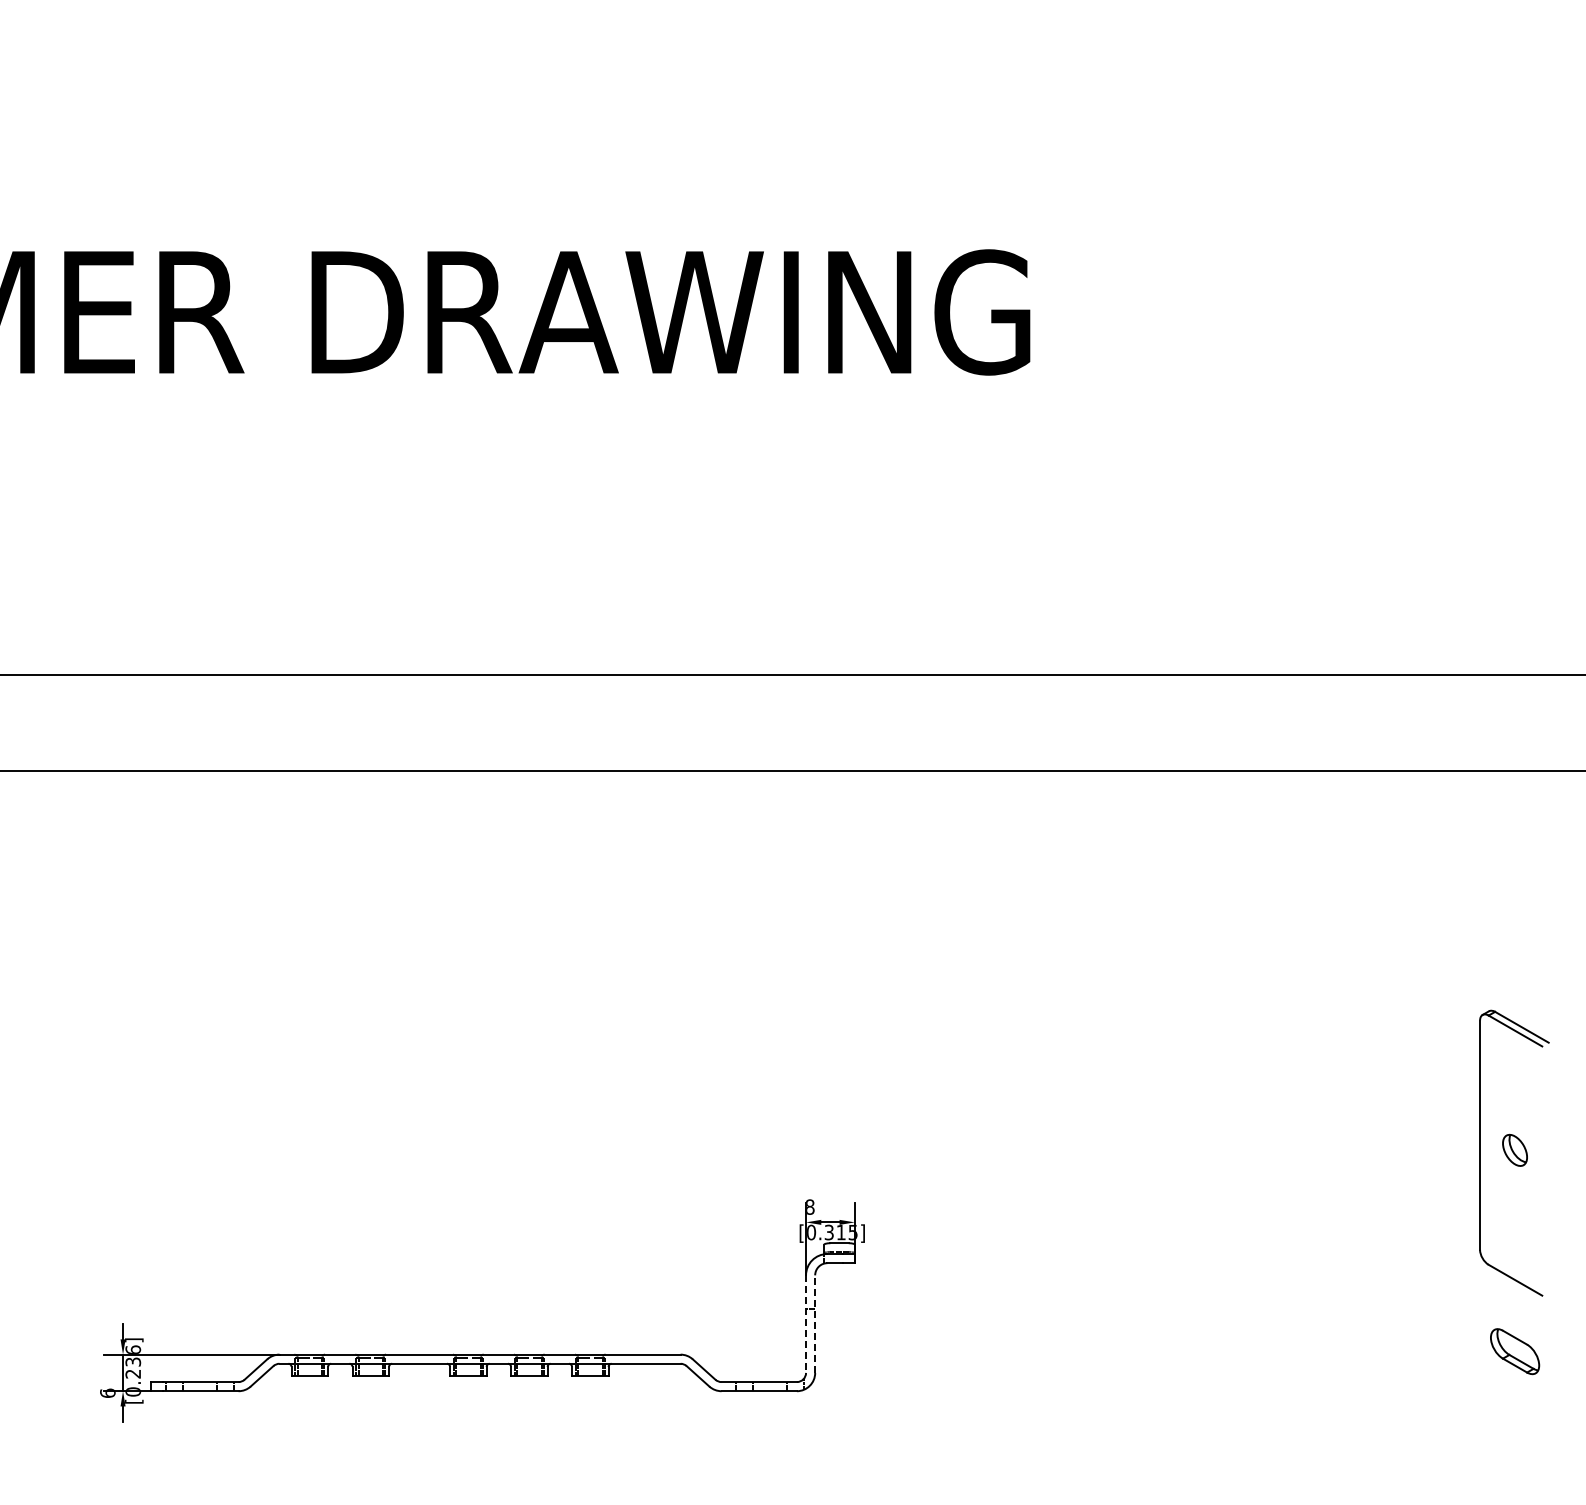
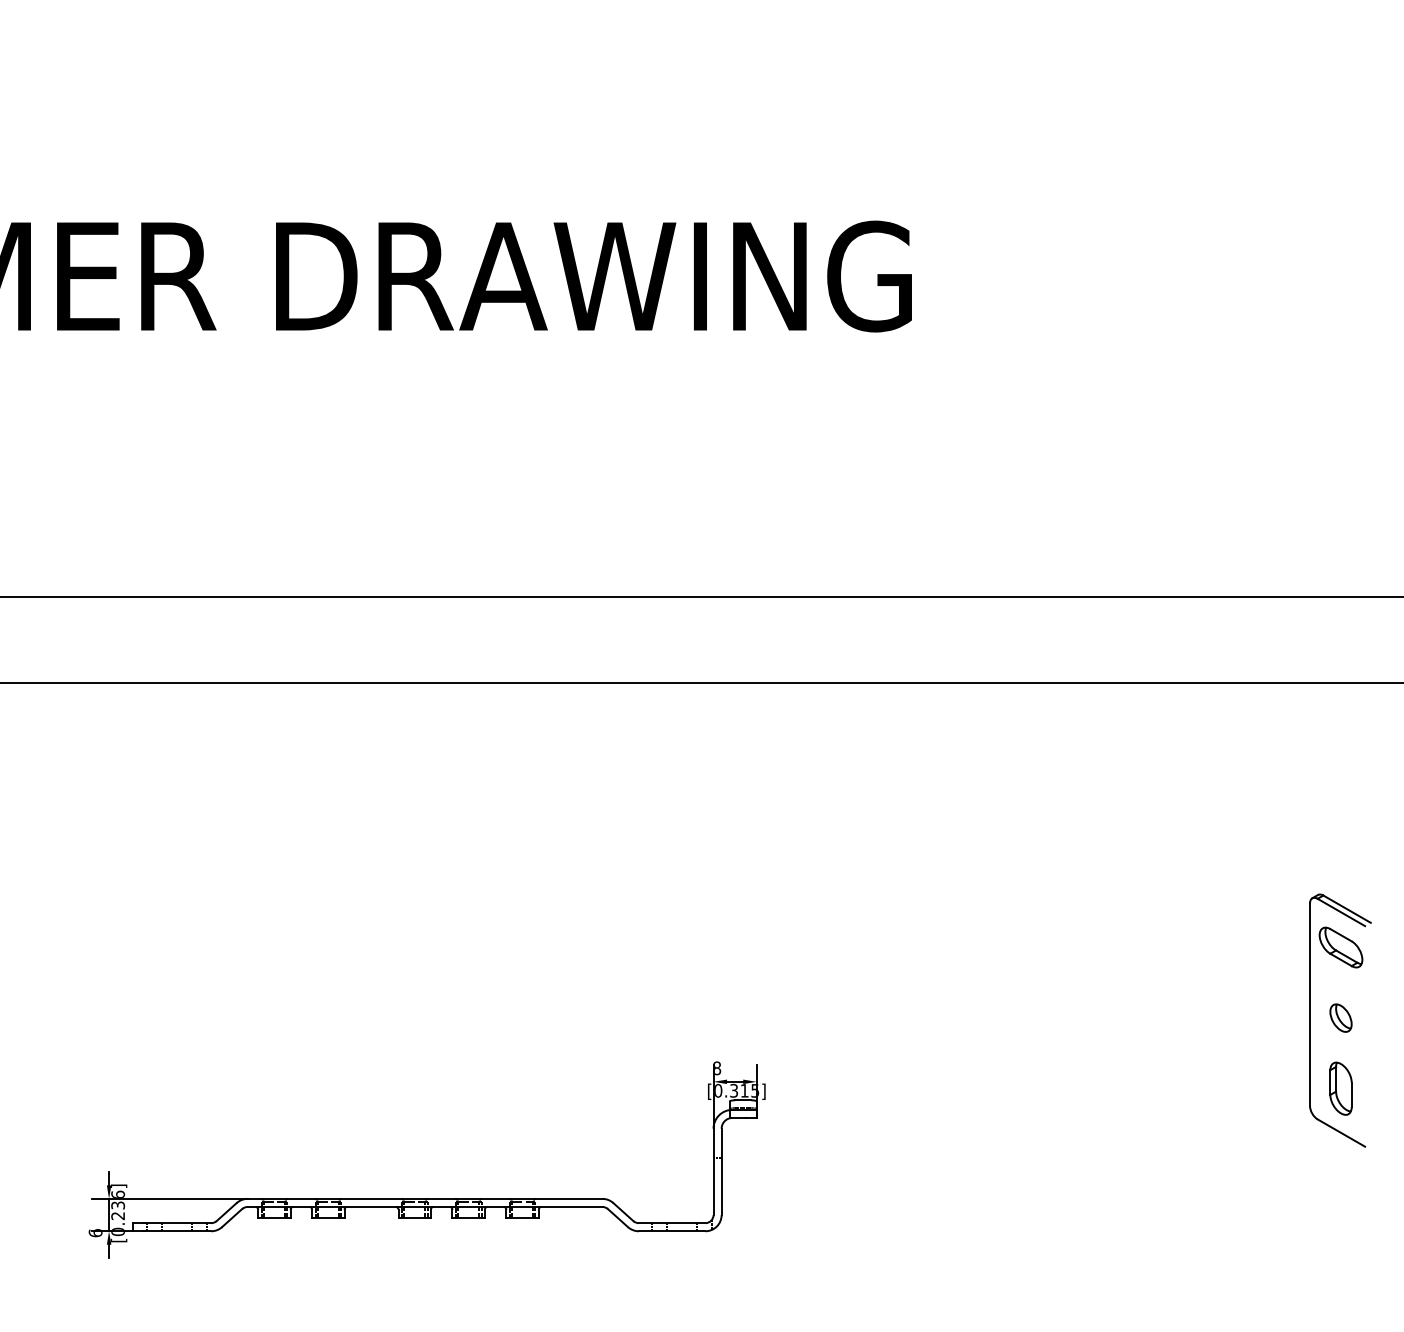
part: (1514, 1229) -> (1340, 1088), added
line: (806, 1324) -> (713, 1172), dashed -> solid
line: (815, 1324) -> (721, 1172), dashed -> solid
part: (1515, 1351) -> (1341, 947), moved

